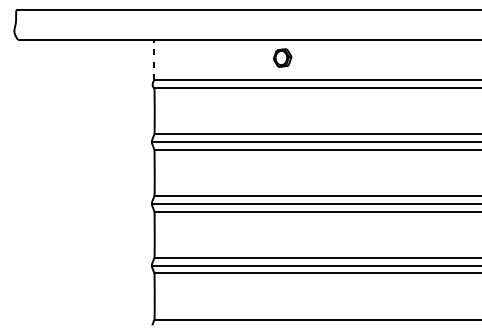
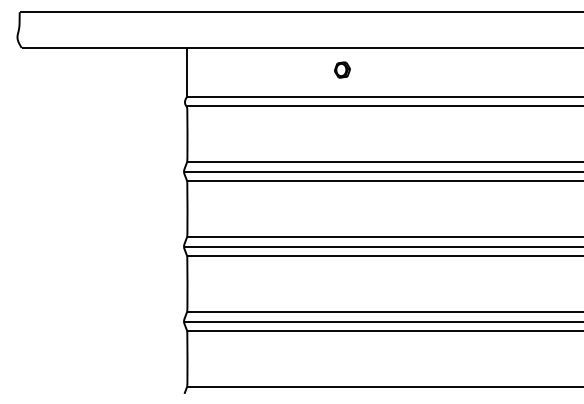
part: (282, 57) -> (342, 69), size x0.71
line: (154, 59) -> (187, 71), dashed -> solid

